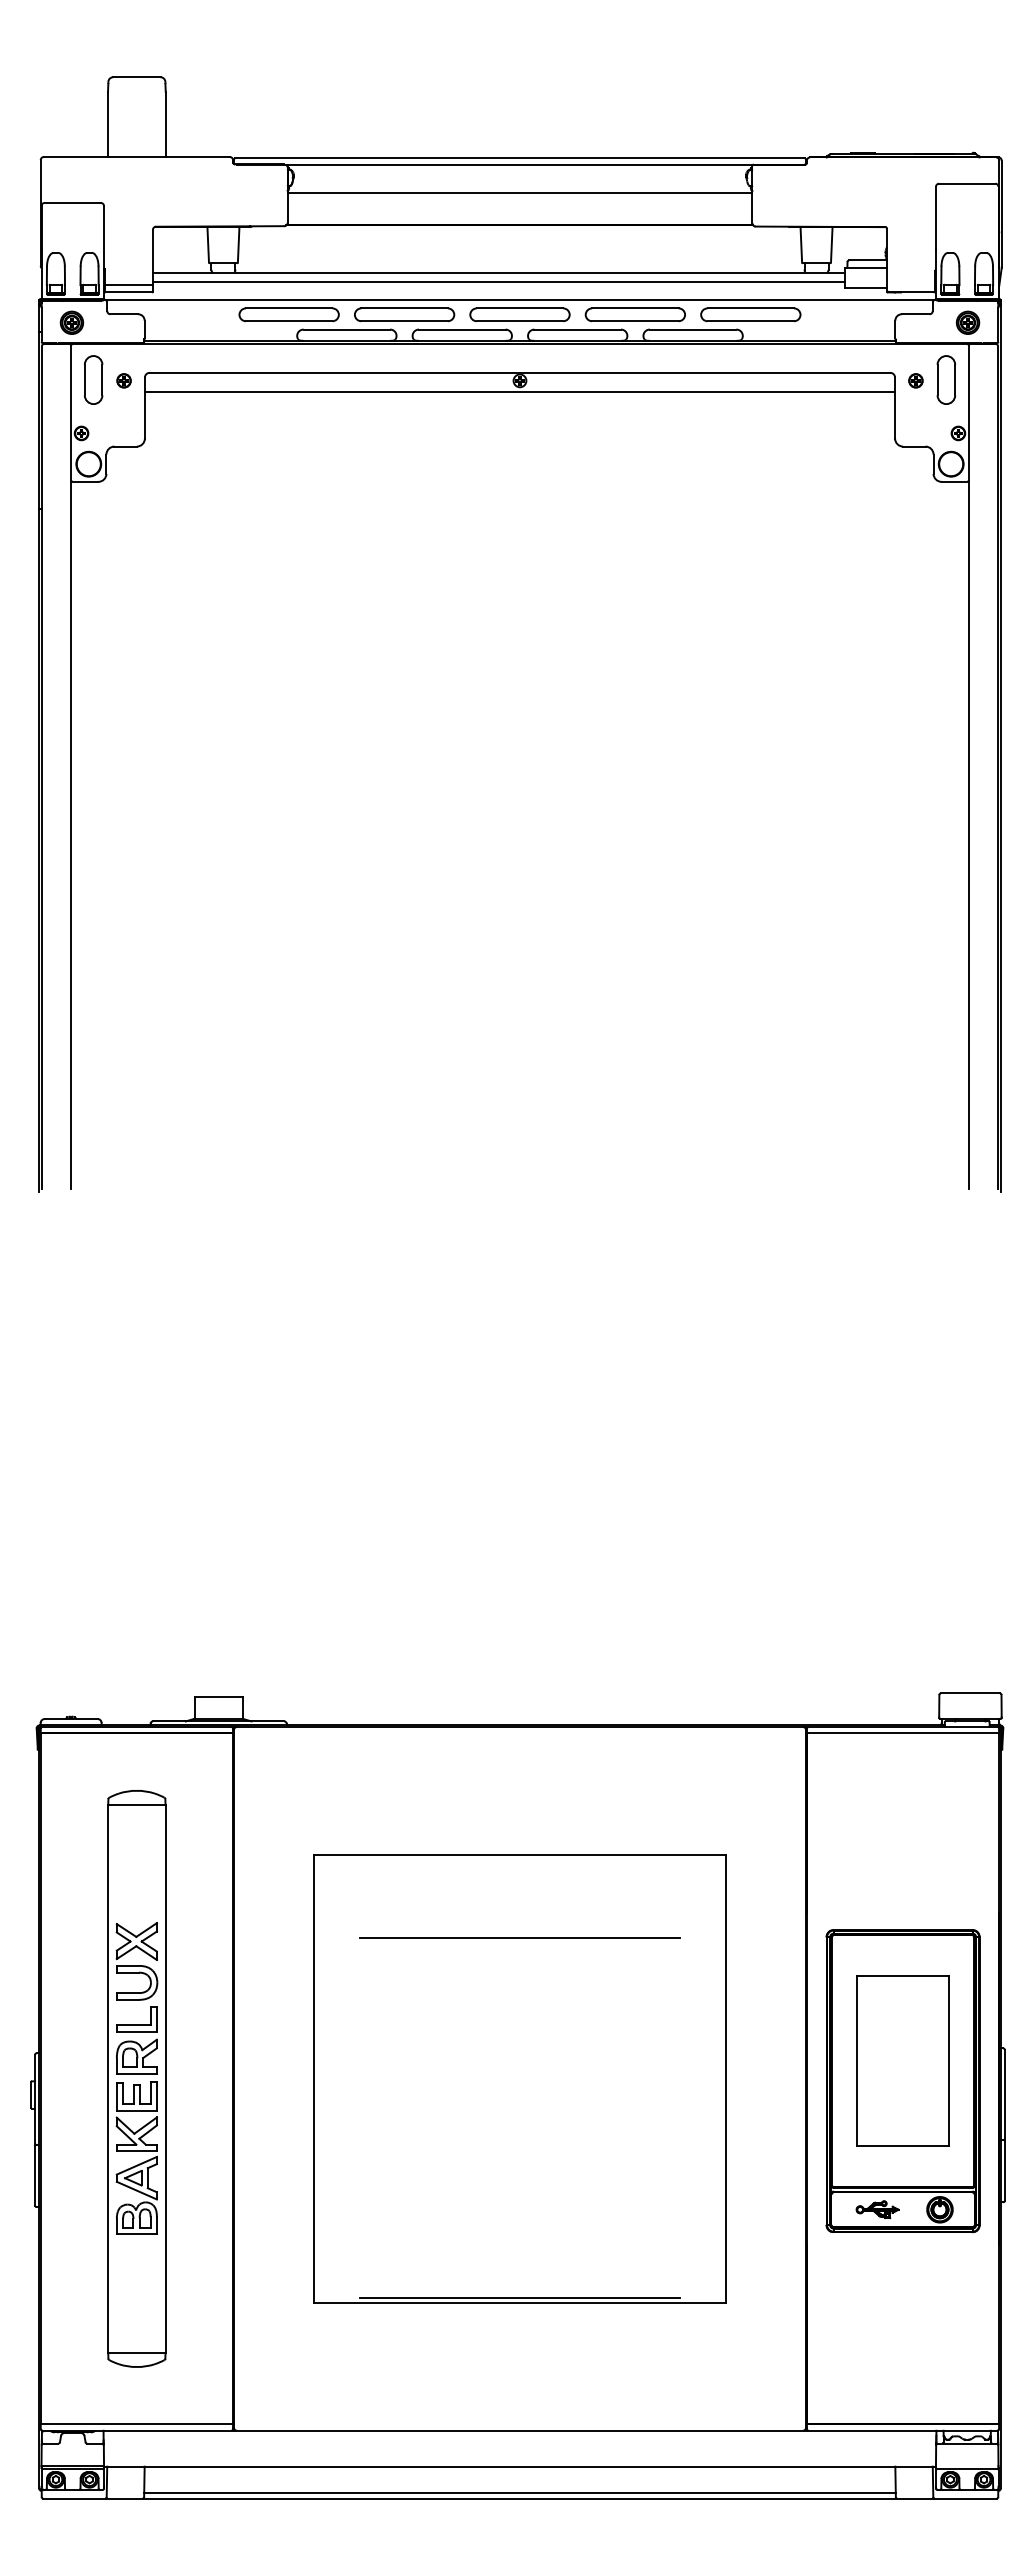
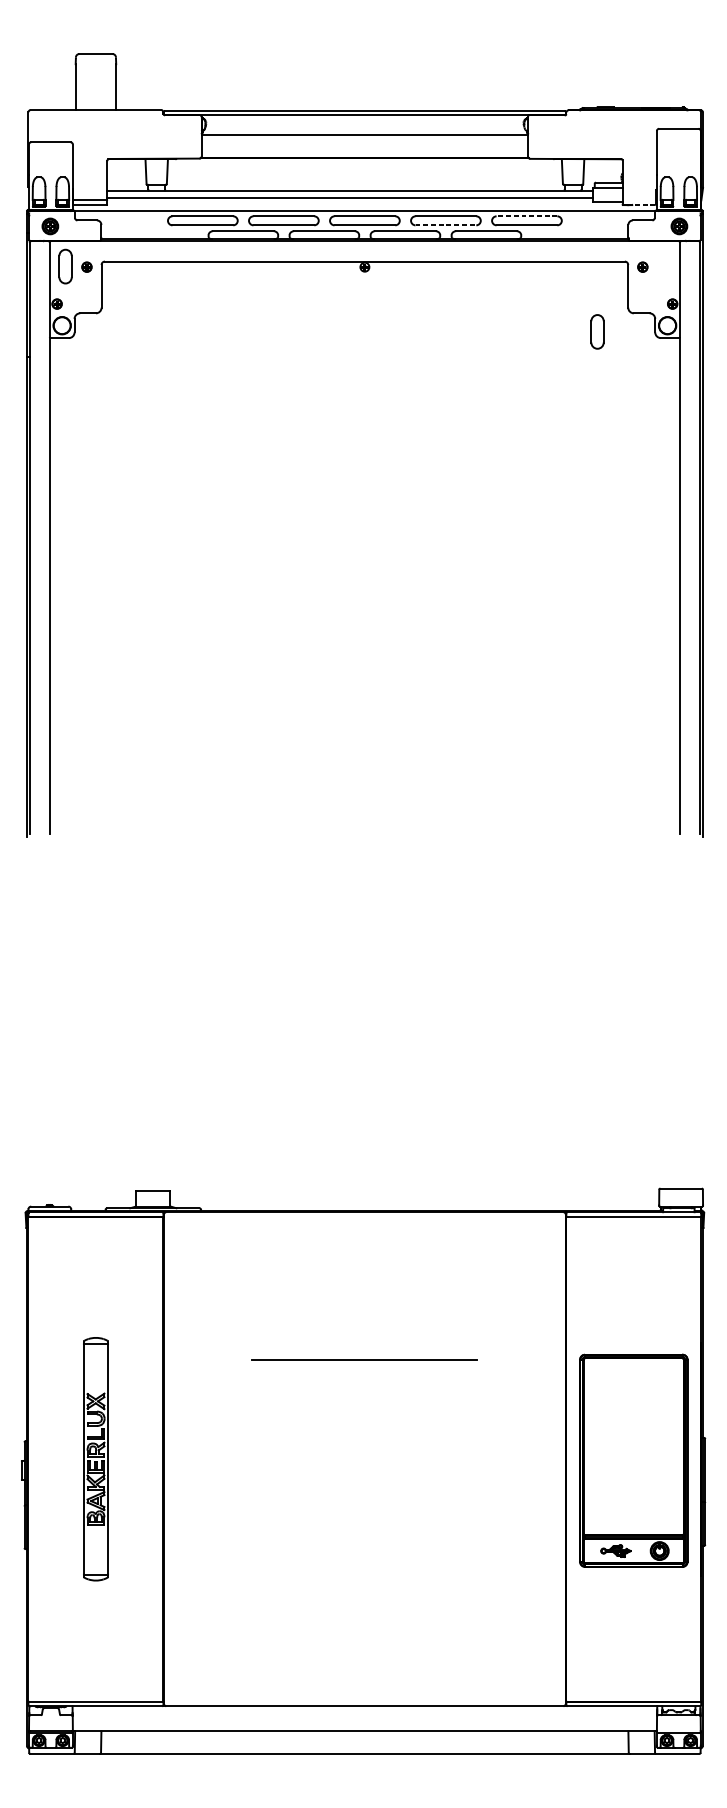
line: (917, 292) -> (643, 205), solid -> dashed
line: (750, 308) -> (526, 216), solid -> dashed
line: (635, 321) -> (445, 225), solid -> dashed
part: (945, 379) -> (596, 331), moved
line: (519, 392) -> (364, 275), removed
part: (902, 2060) -> (633, 1446), removed
part: (136, 2078) -> (95, 1458), size x0.6
part: (519, 2078) -> (364, 1458), removed
line: (519, 2493) -> (364, 1750), removed

